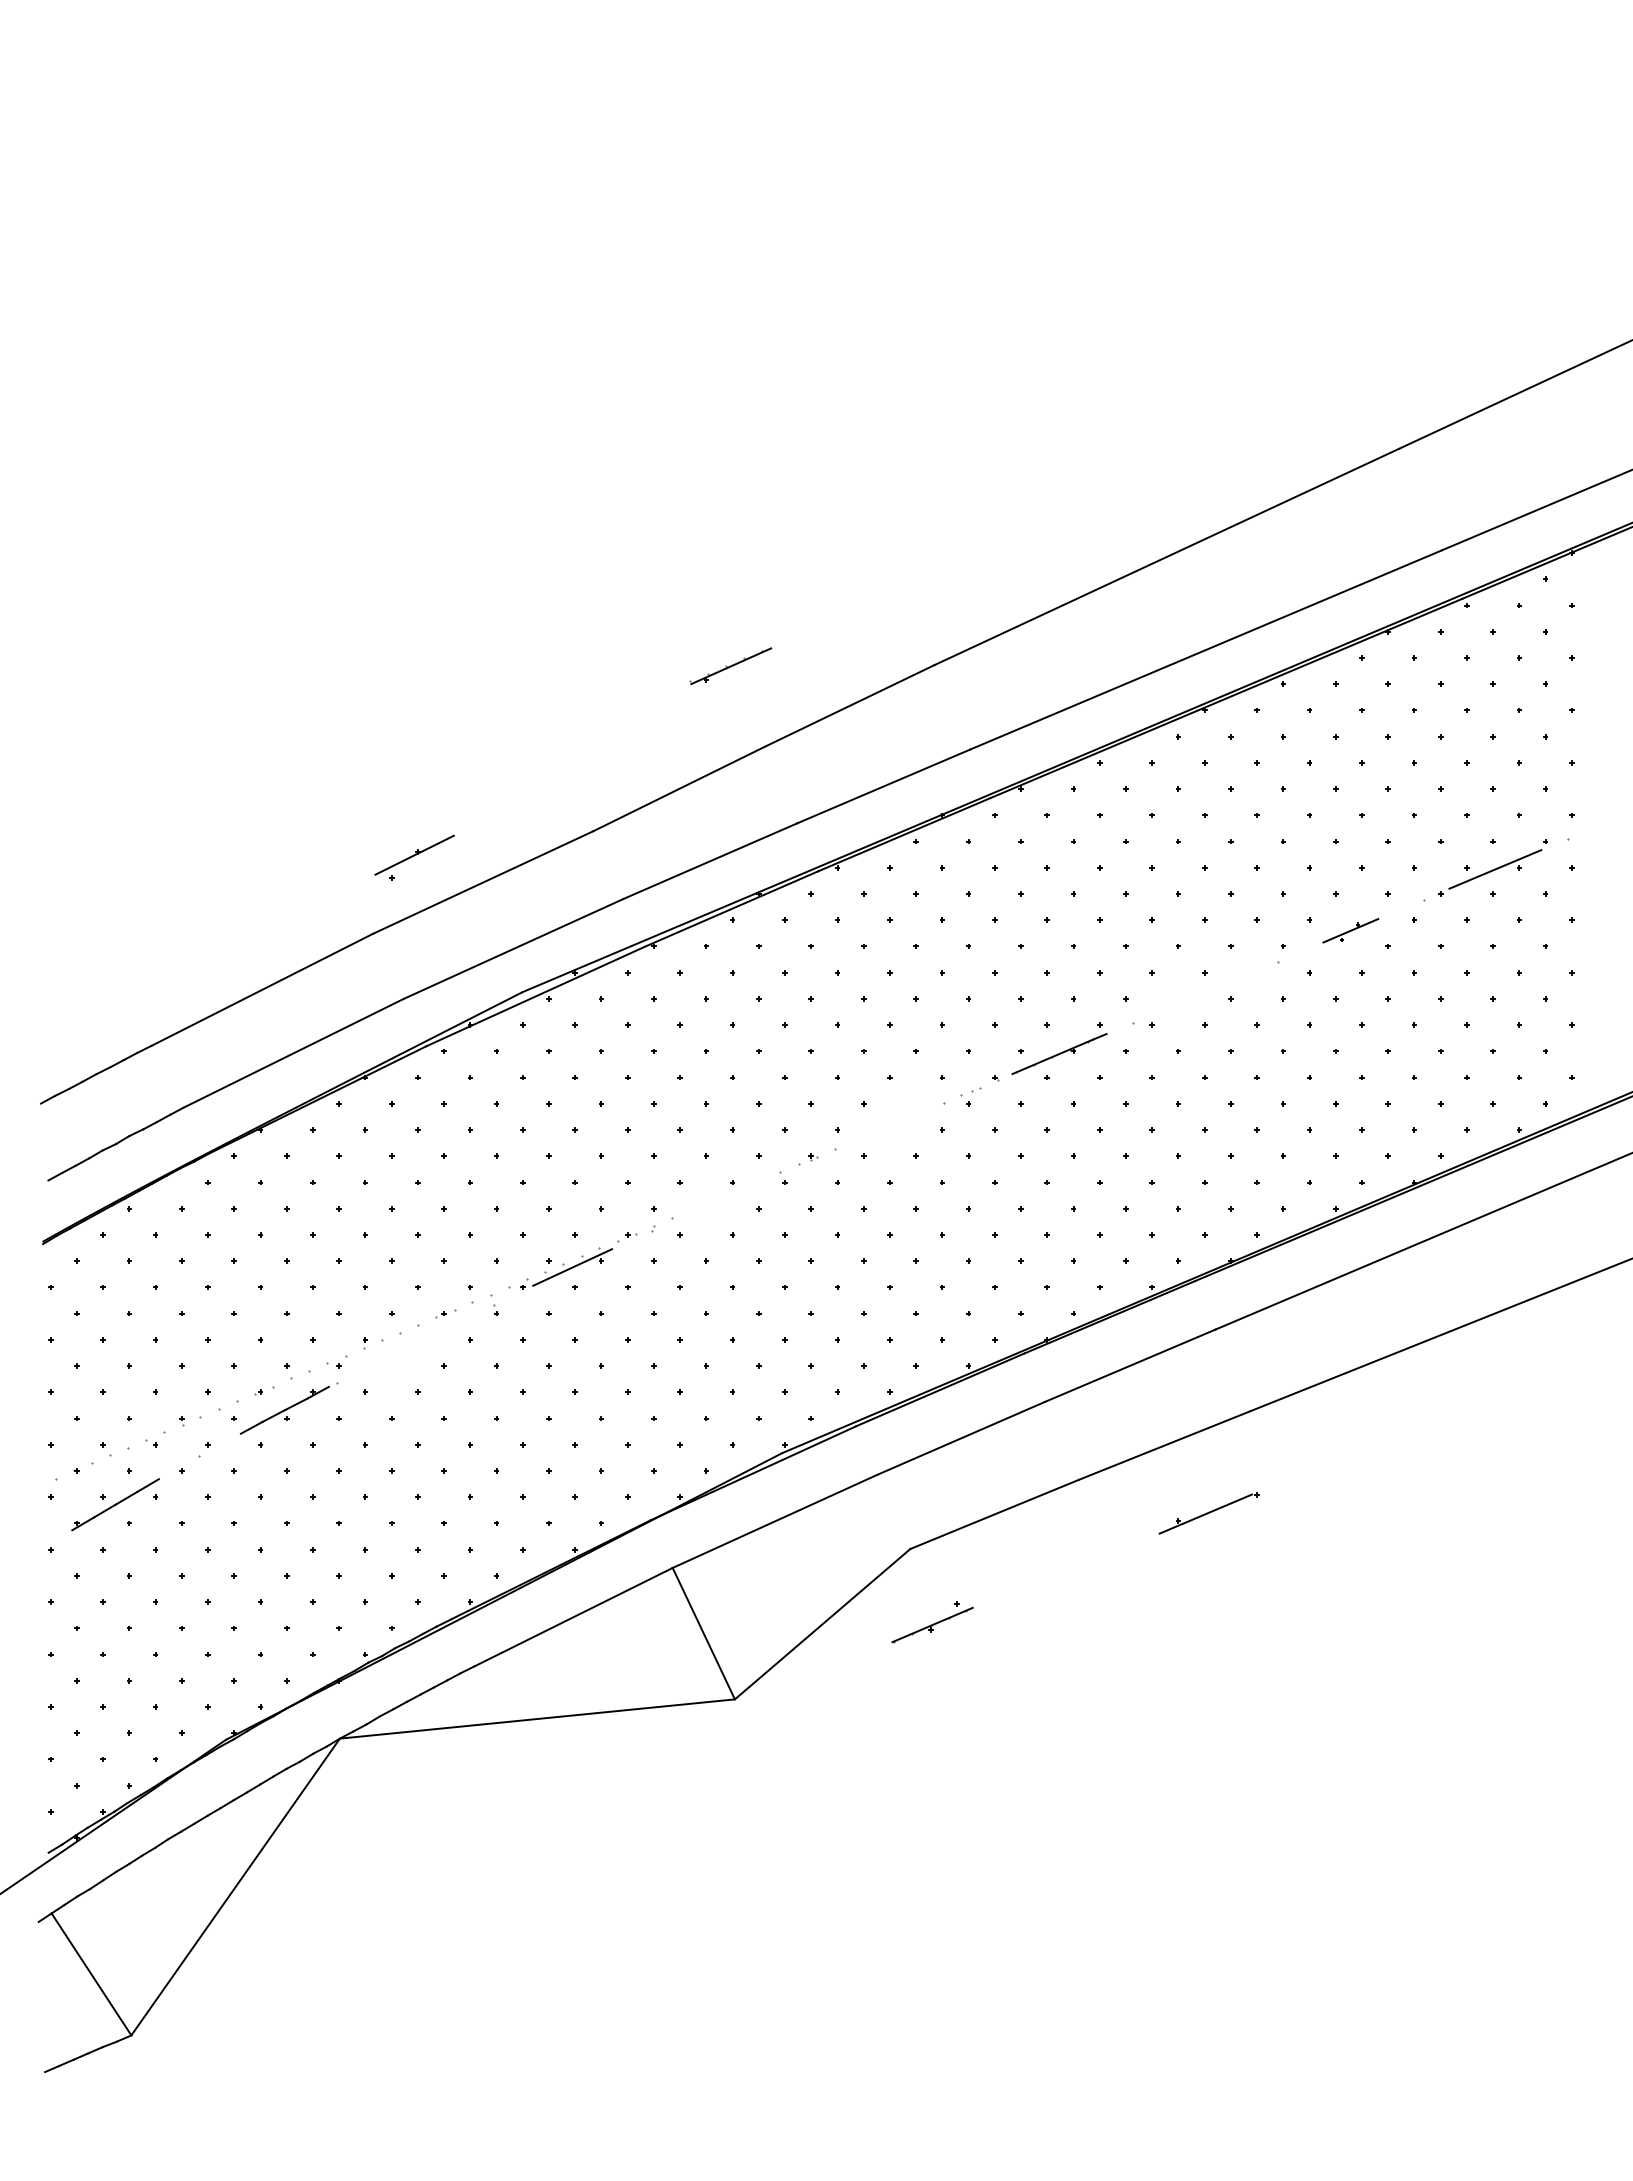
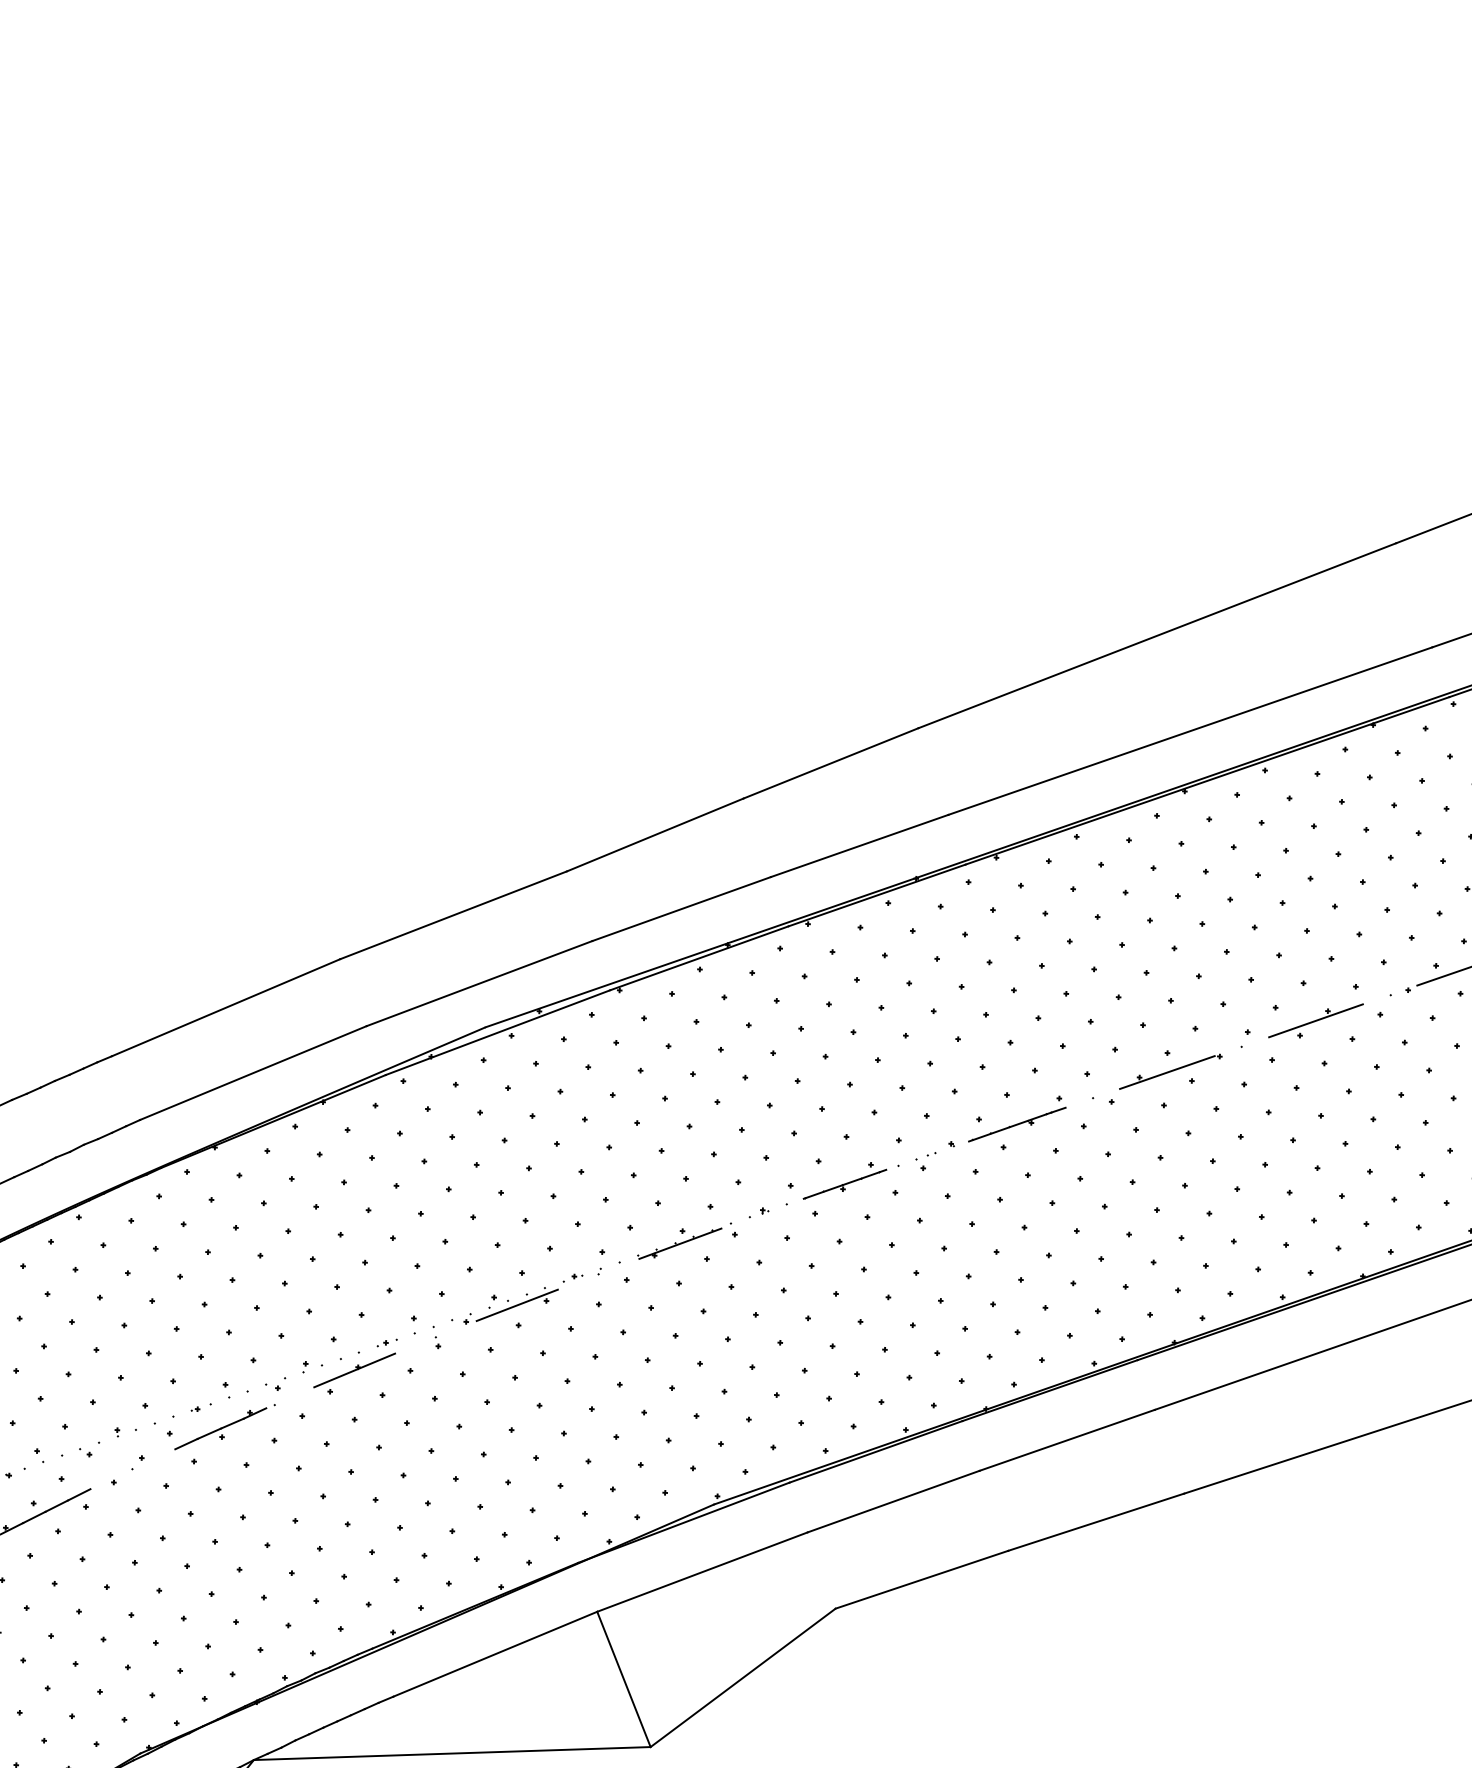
part: (730, 665) -> (679, 1242), moved
part: (414, 857) -> (354, 1372), moved
part: (1350, 930) -> (1315, 1020), size x1.67
part: (1208, 1513) -> (1170, 1072), moved
part: (932, 1622) -> (845, 1181), moved

